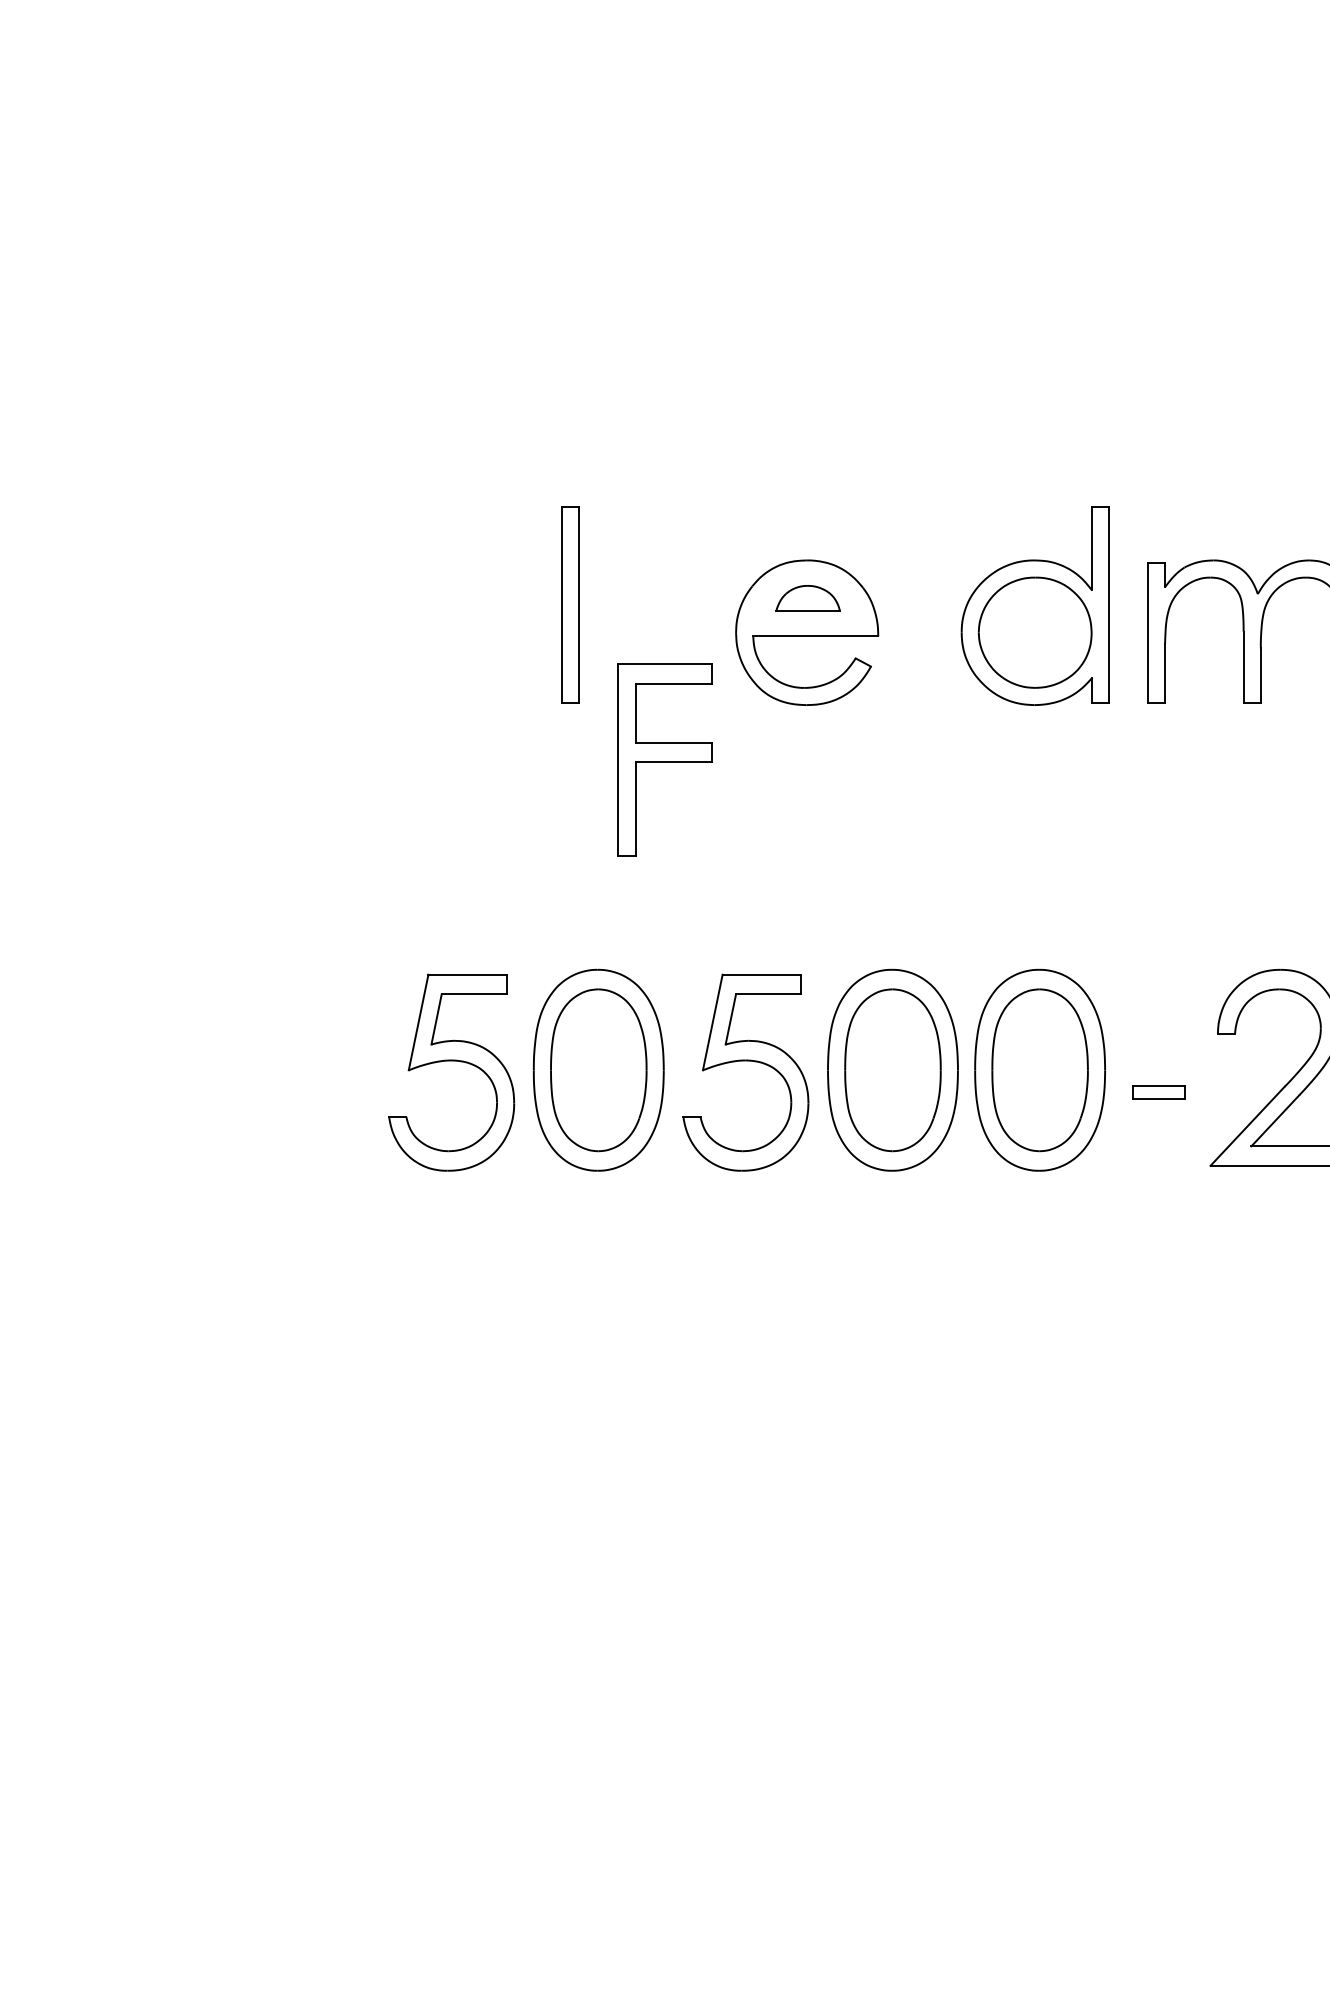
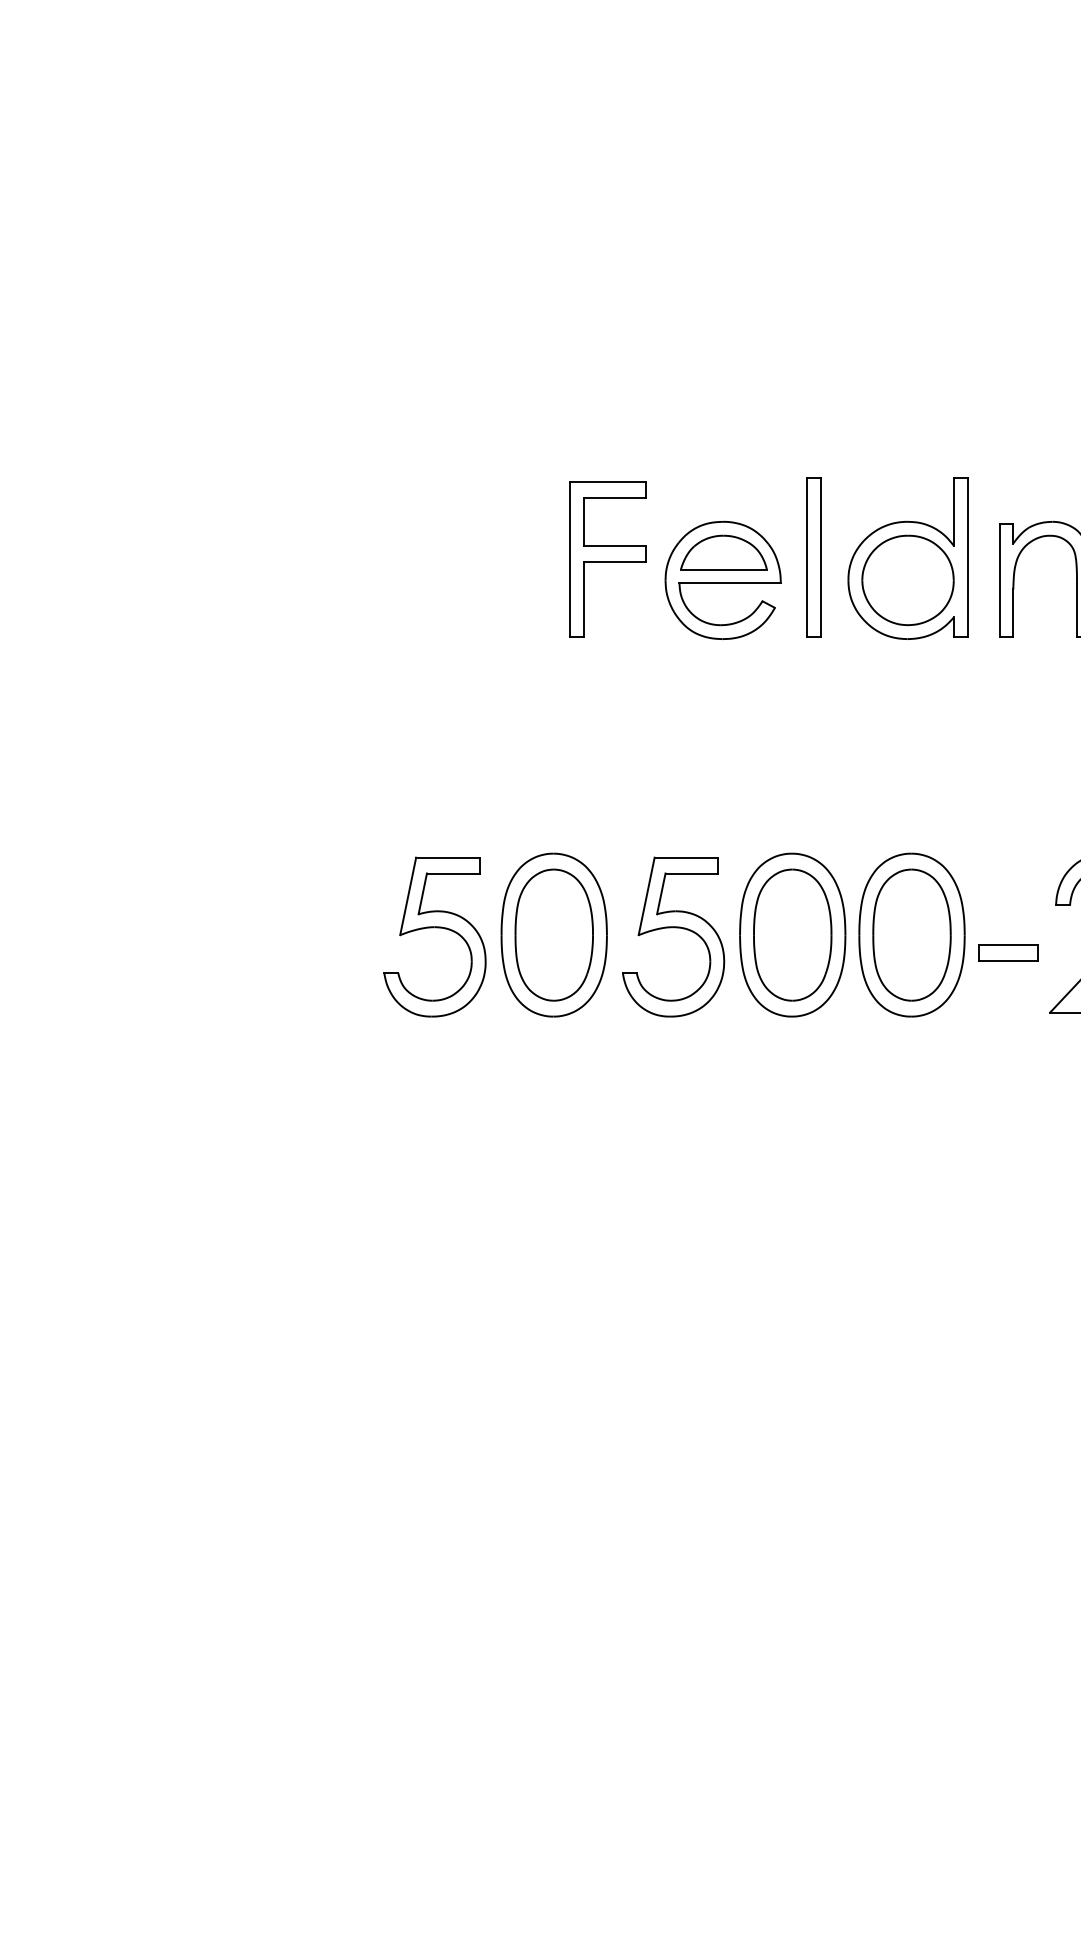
part: (807, 598) -> (723, 552), size x1.67
part: (570, 604) -> (813, 557), moved
part: (664, 759) -> (607, 559), moved
part: (1159, 1091) -> (1008, 952), size x1.43

